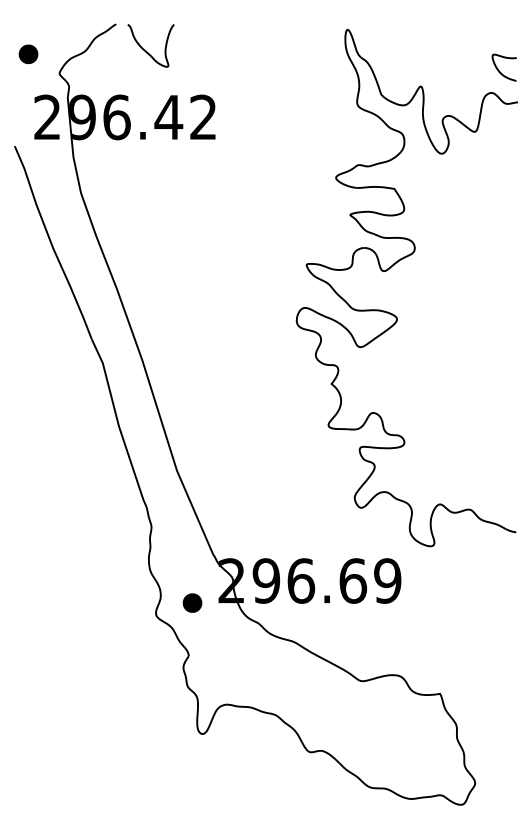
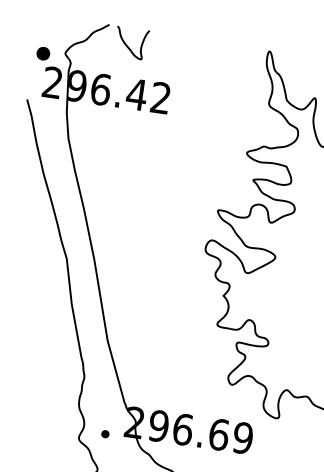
part: (28, 53) -> (43, 53), moved
part: (192, 602) -> (105, 433), size x0.6

